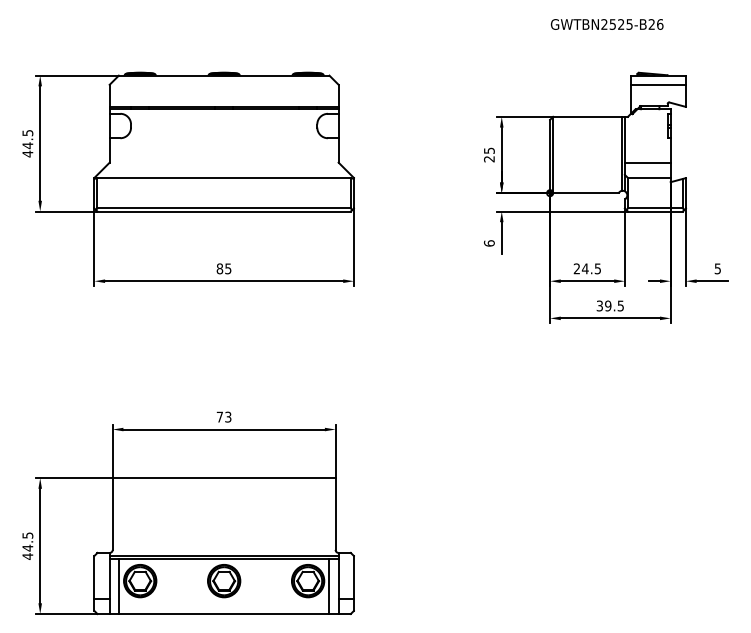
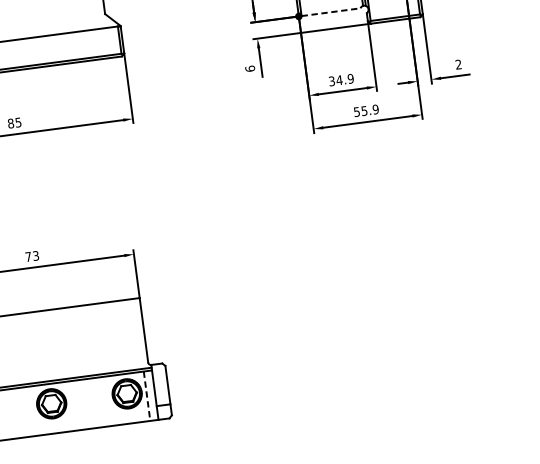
line: (585, 193) -> (330, 12), solid -> dashed
text: (587, 268) -> (341, 79), 24.5 -> 34.9
text: (717, 268) -> (458, 64), 5 -> 2
text: (610, 305) -> (366, 110), 39.5 -> 55.9
line: (329, 587) -> (147, 397), solid -> dashed

